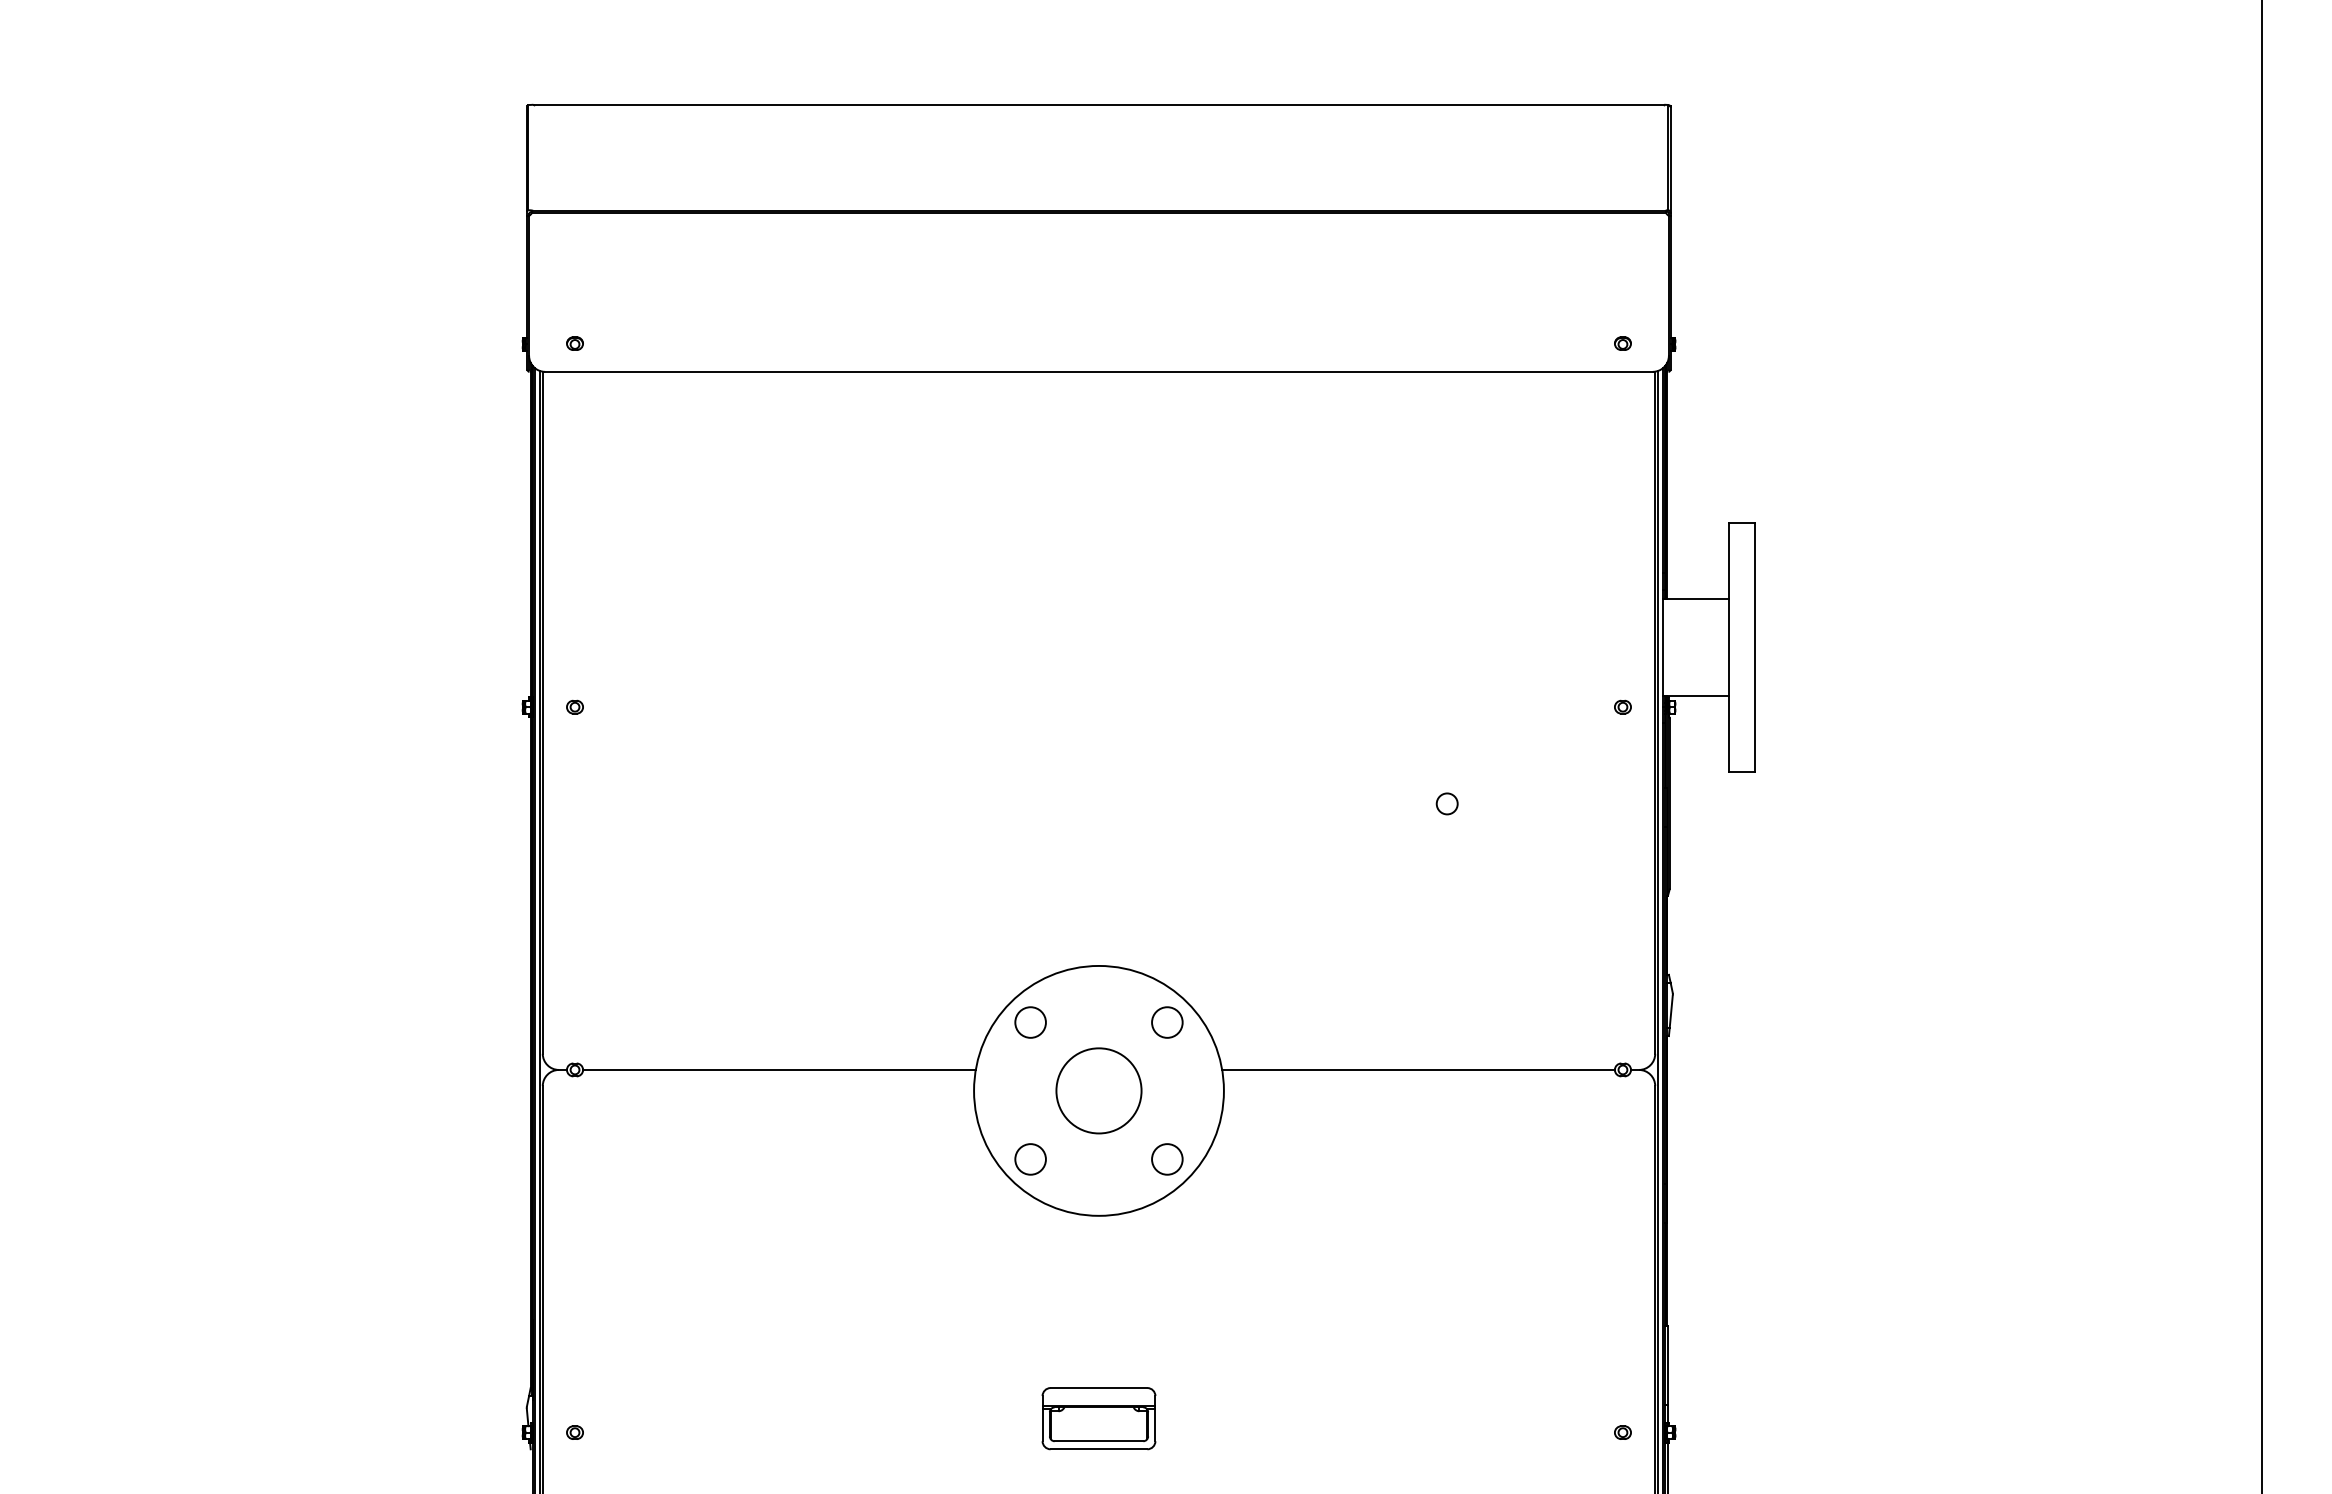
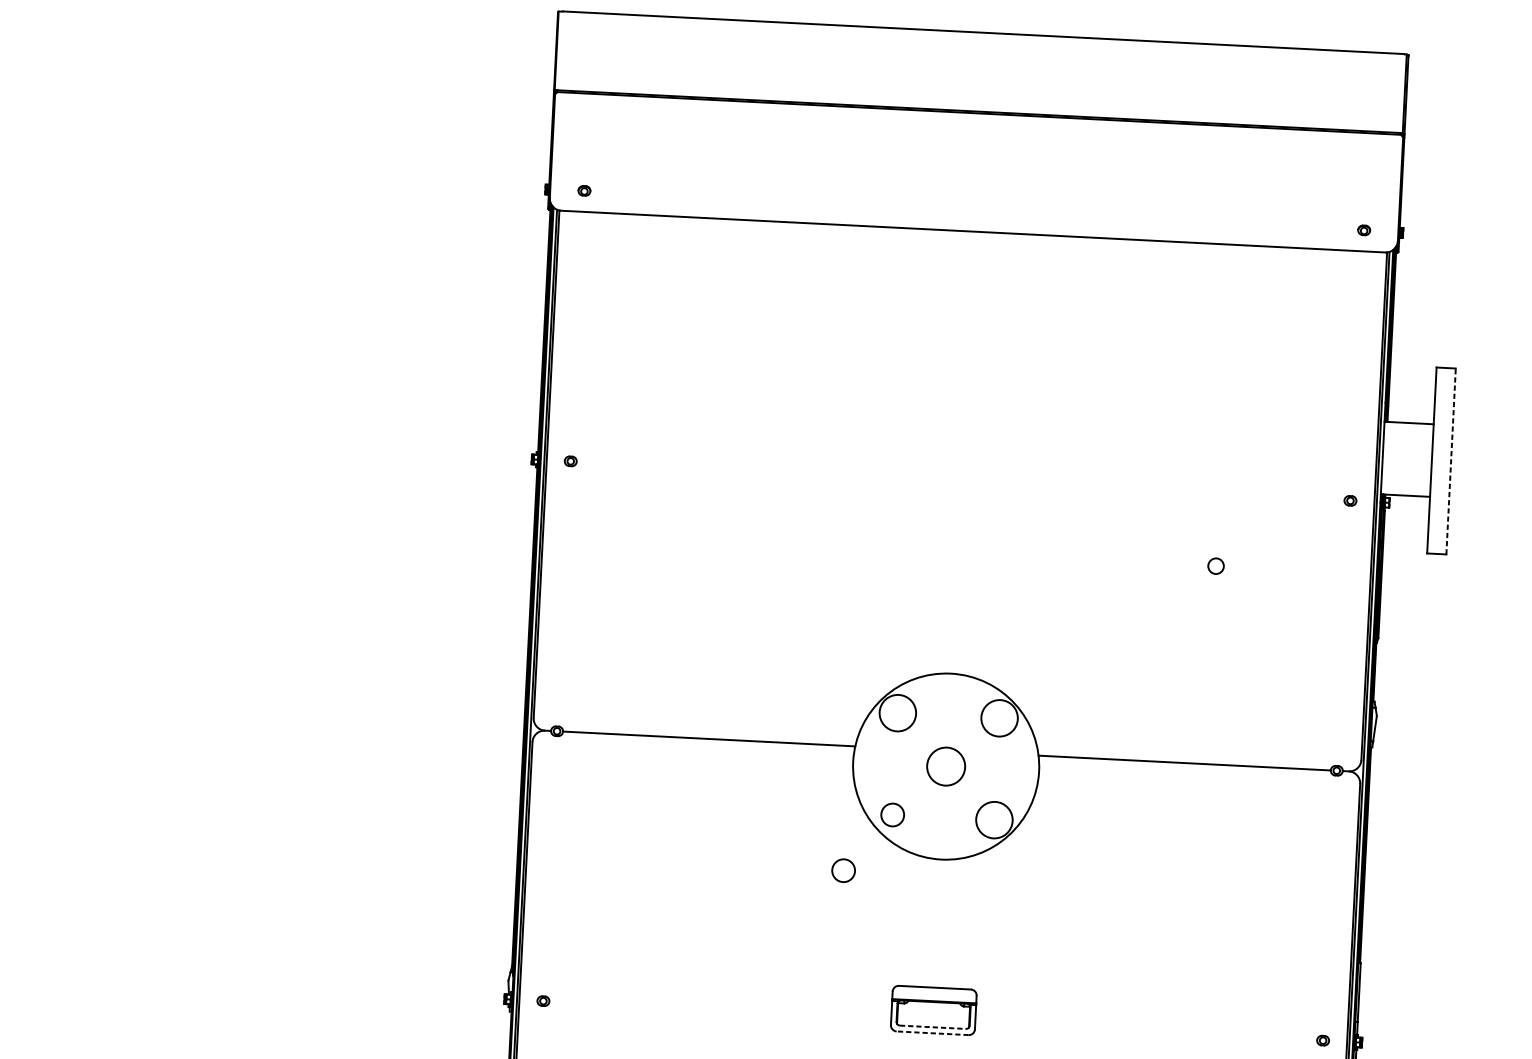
line: (1755, 647) -> (1451, 461), solid -> dashed
circle: (1030, 1022) -> (897, 713), size x1.6
circle: (1167, 1022) -> (999, 718), size x1.6
circle: (1098, 1090) -> (945, 766), size x0.6
circle: (1167, 1159) -> (994, 820), size x1.6
circle: (968, 1237) -> (843, 870), added
line: (1099, 1441) -> (933, 1027), solid -> dashed
line: (1098, 1449) -> (932, 1033), solid -> dashed

